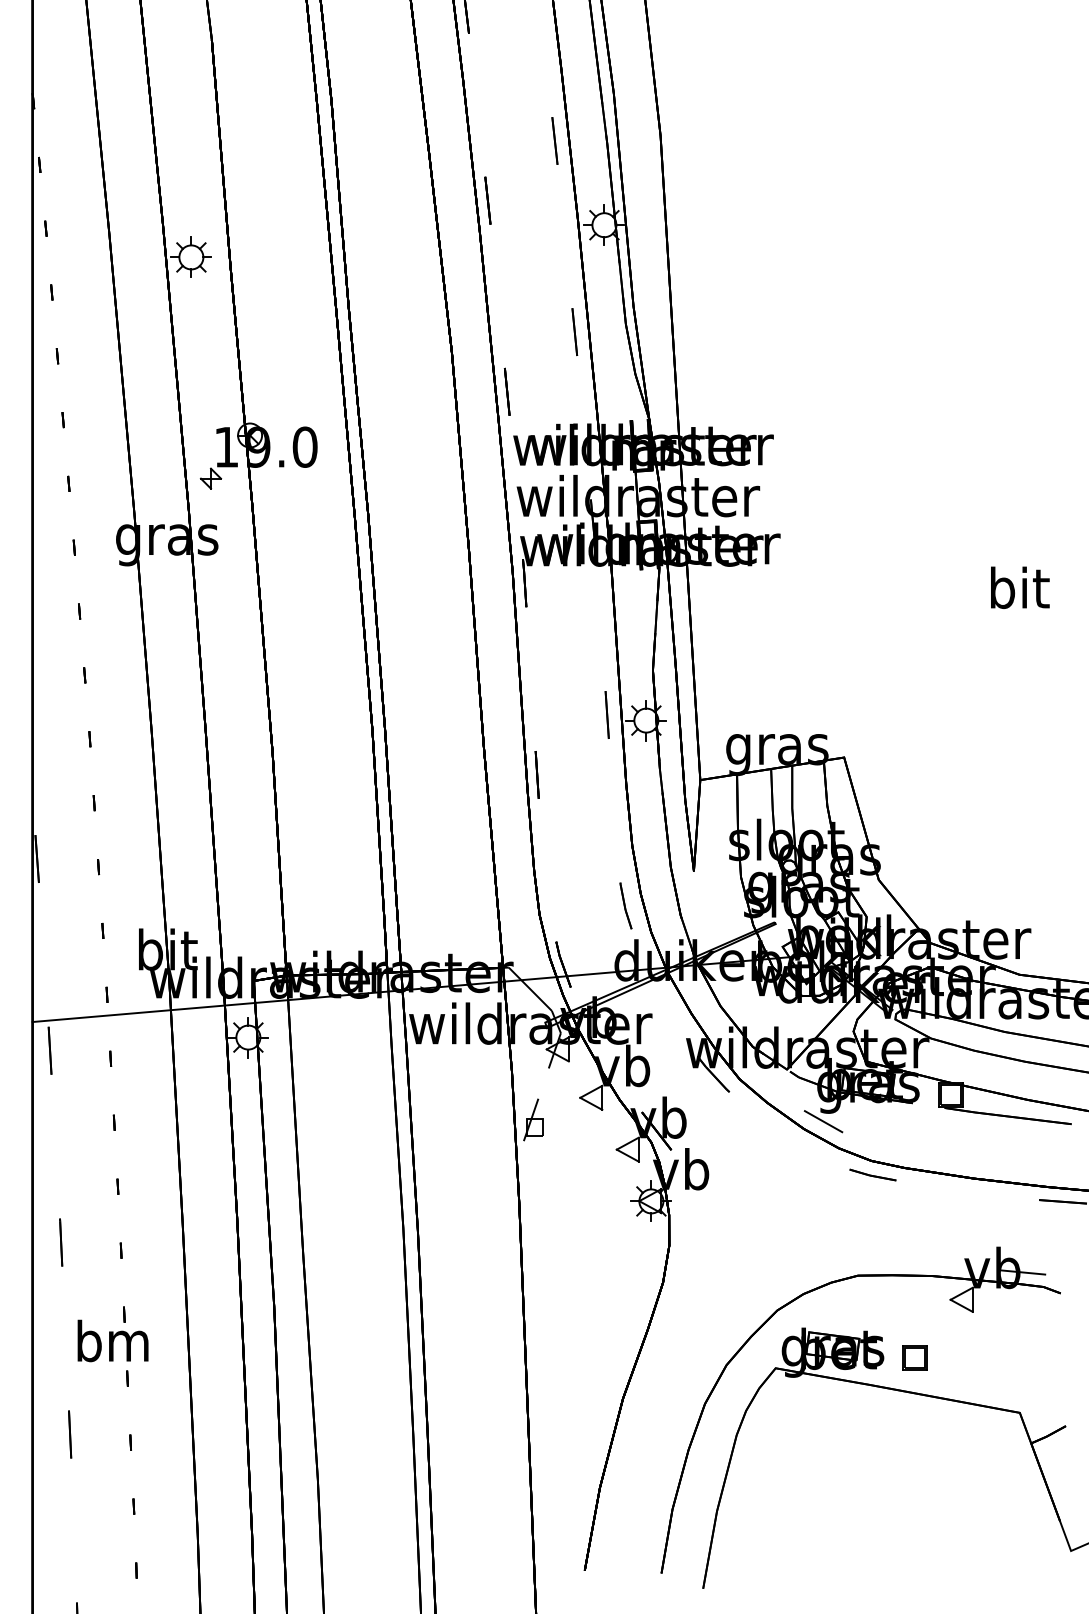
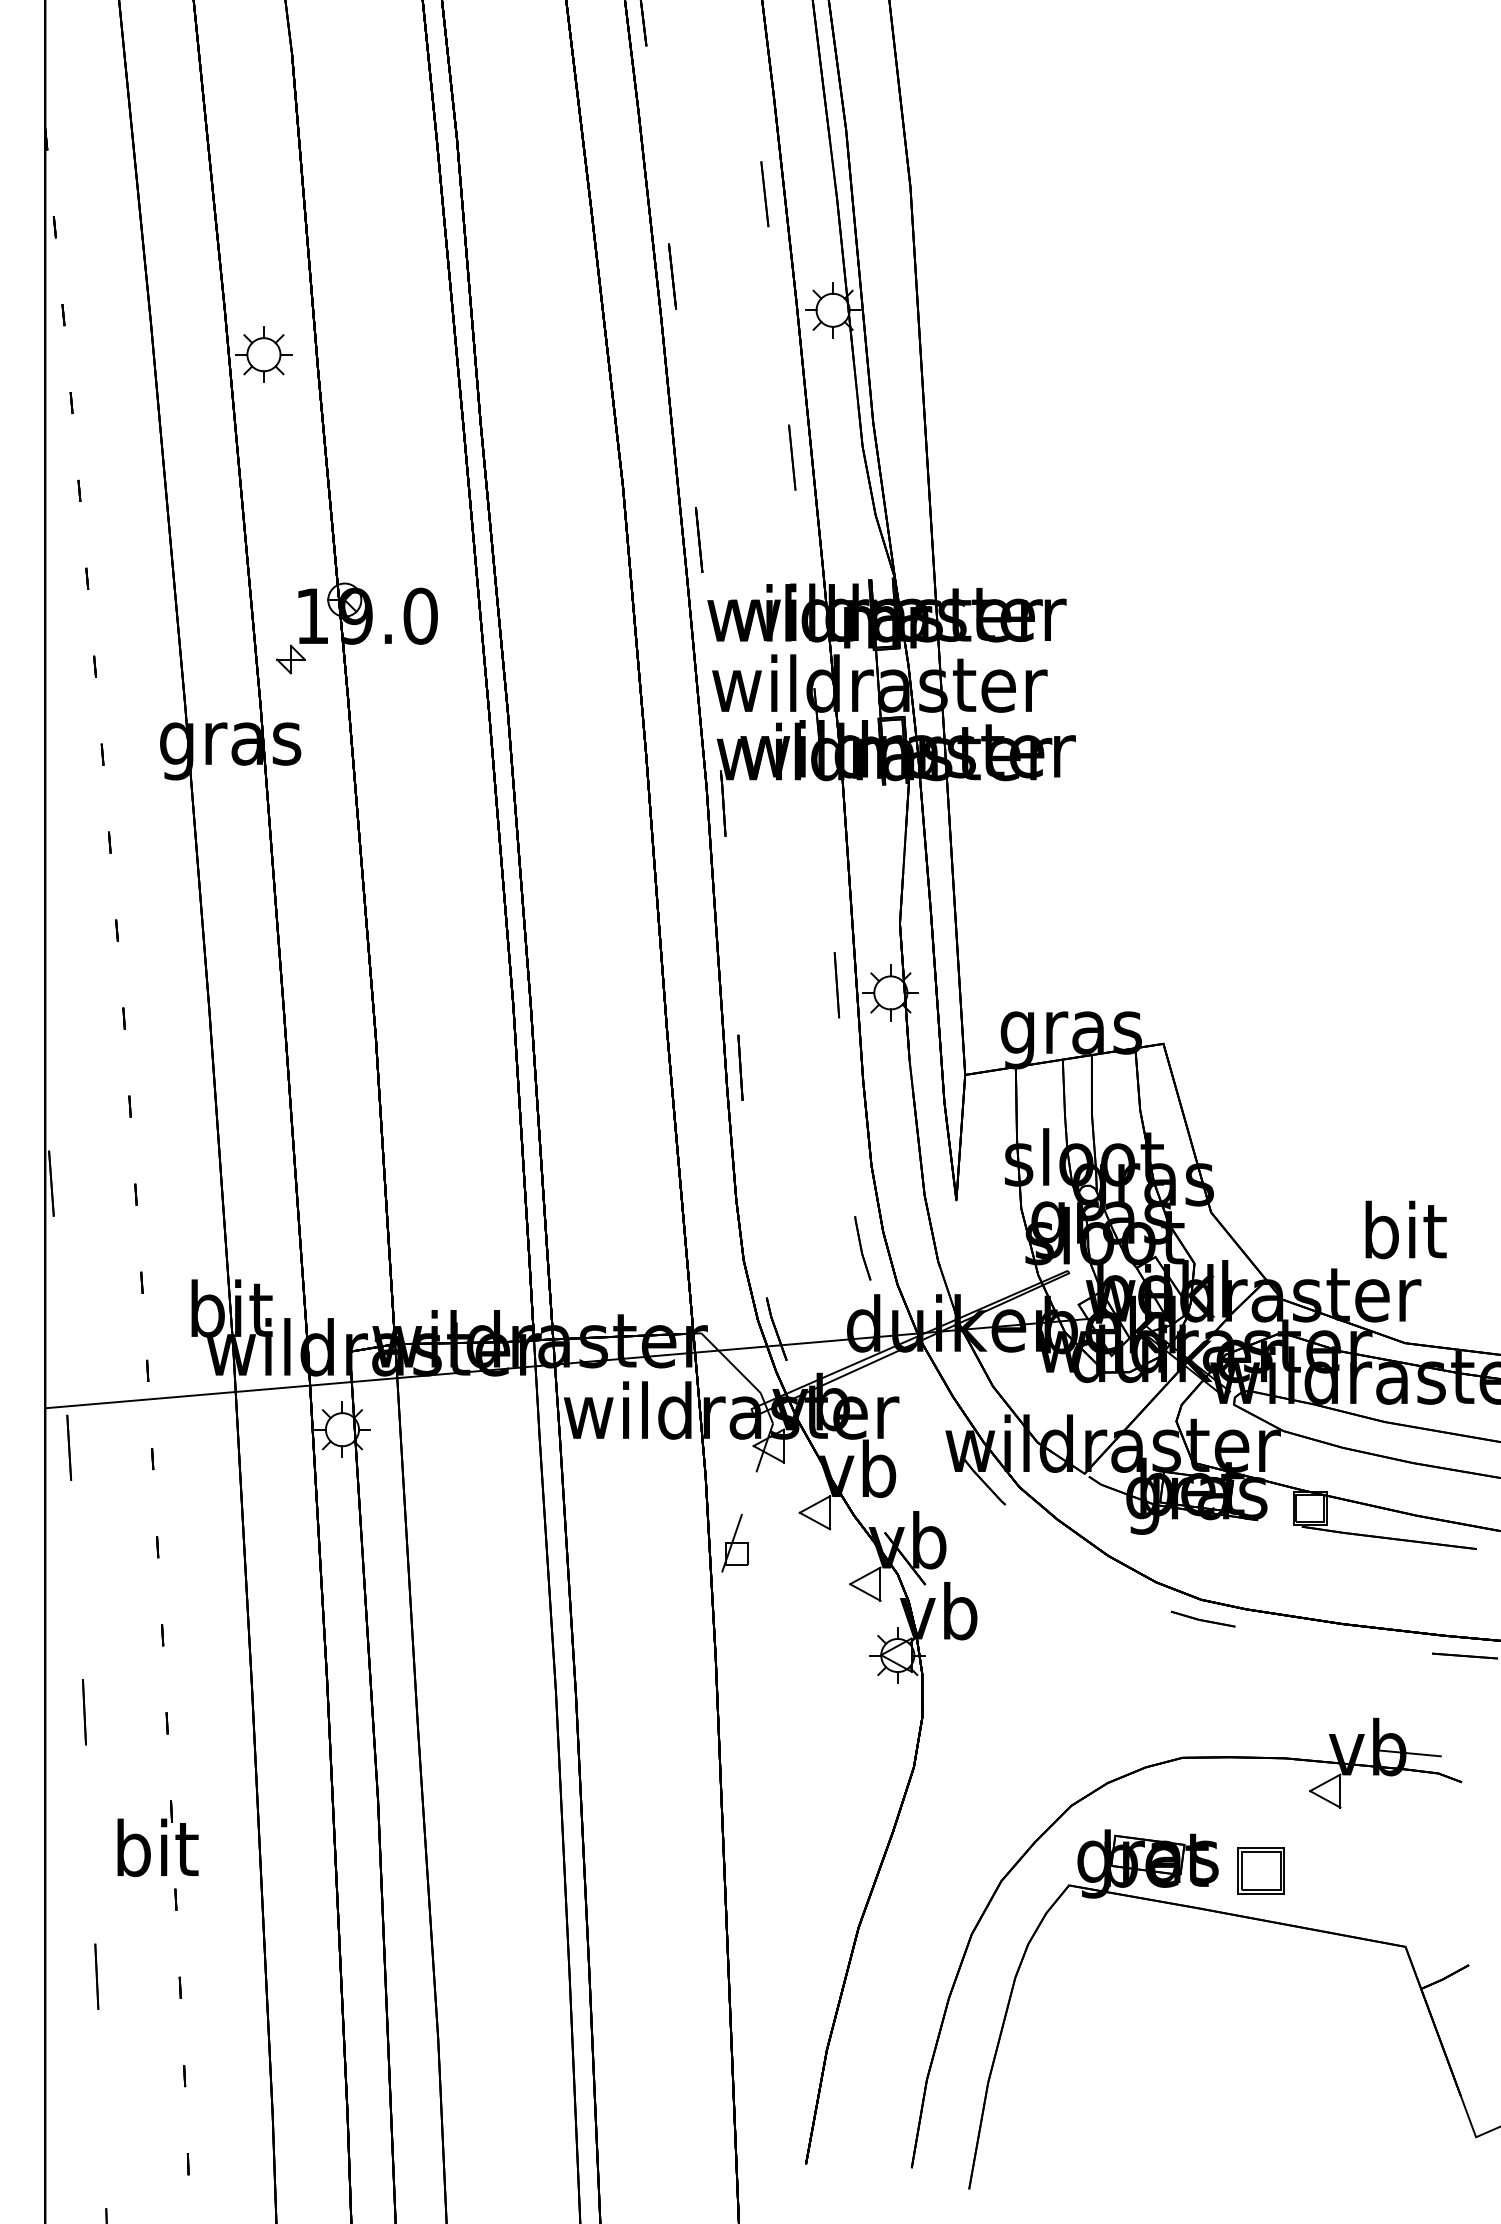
text: (1019, 587) -> (1405, 1229), moved
line: (823, 1121) -> (1134, 1545), removed
text: (112, 1340) -> (155, 1847), bm -> bit
part: (915, 1358) -> (1261, 1871), size x1.4

